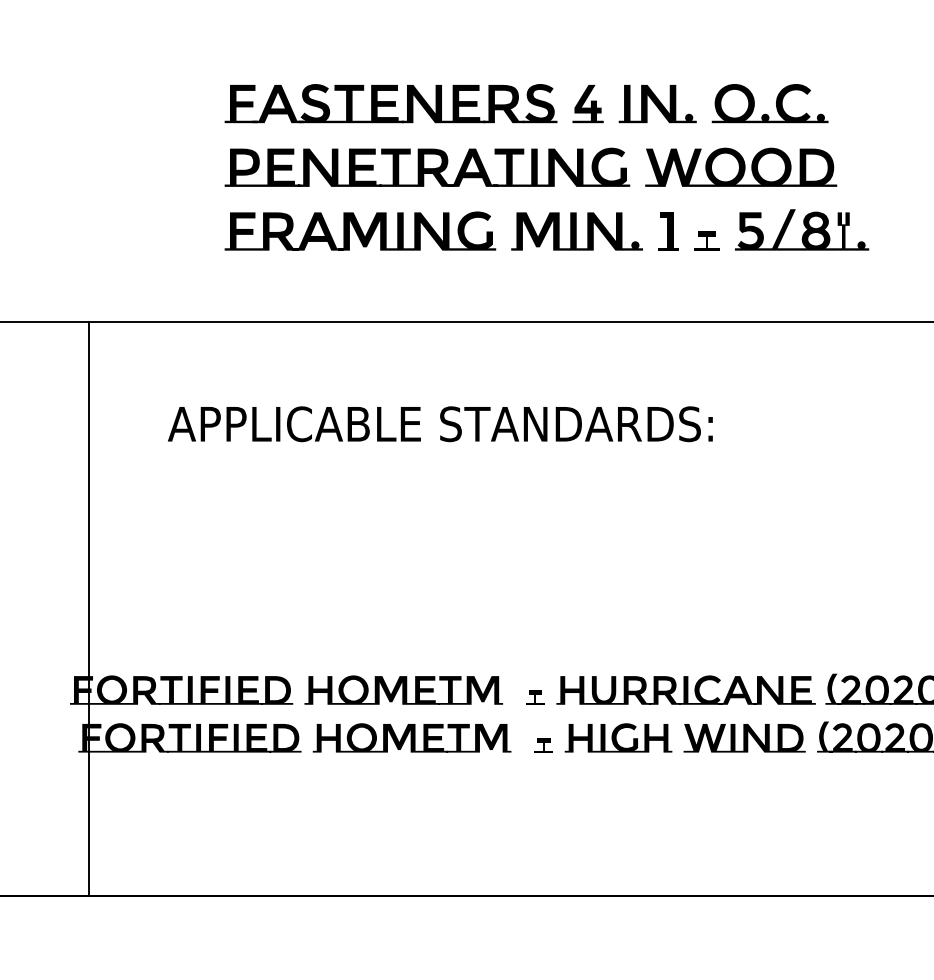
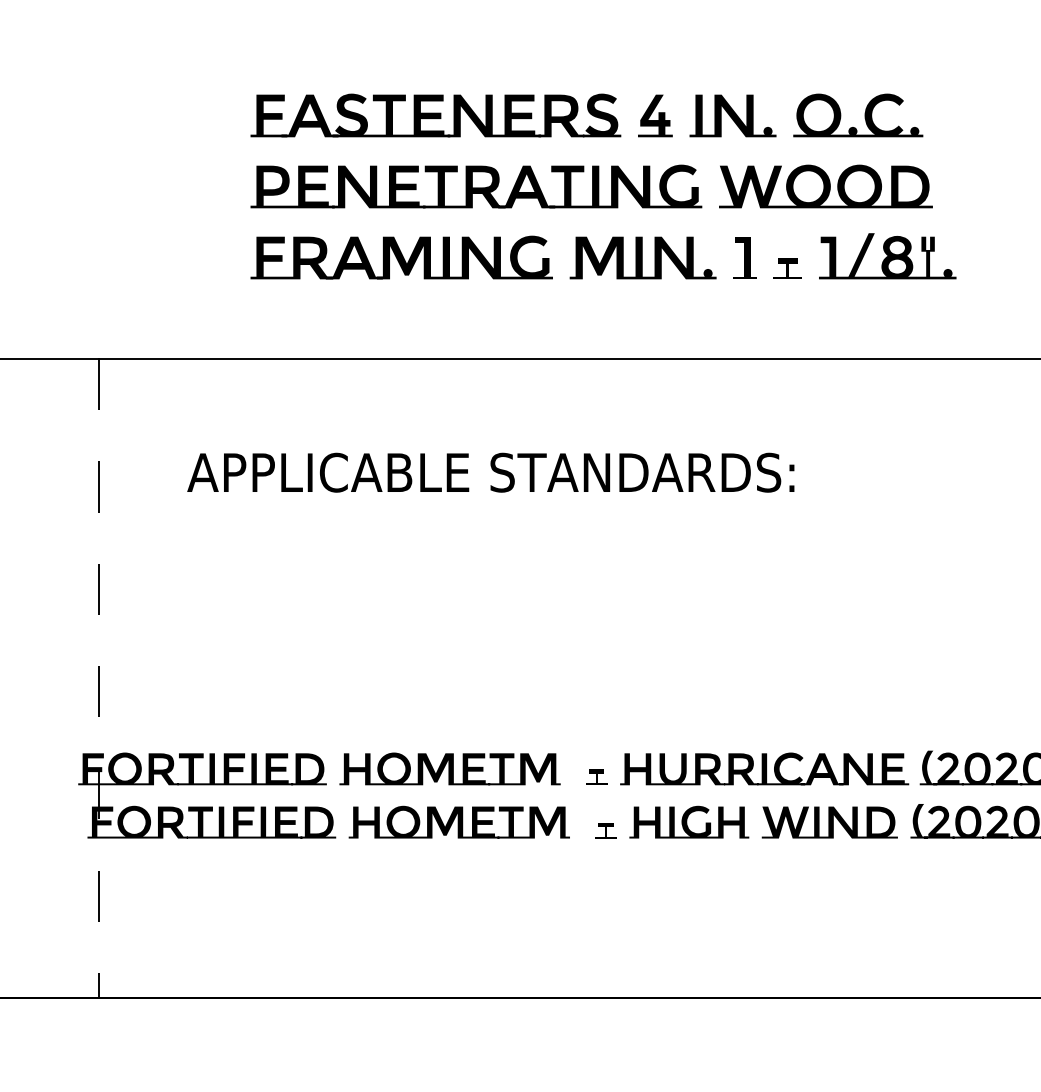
text: (802, 230) -> (894, 256), 5/8". -> 1/8".
line: (88, 608) -> (98, 678), solid -> dashed

